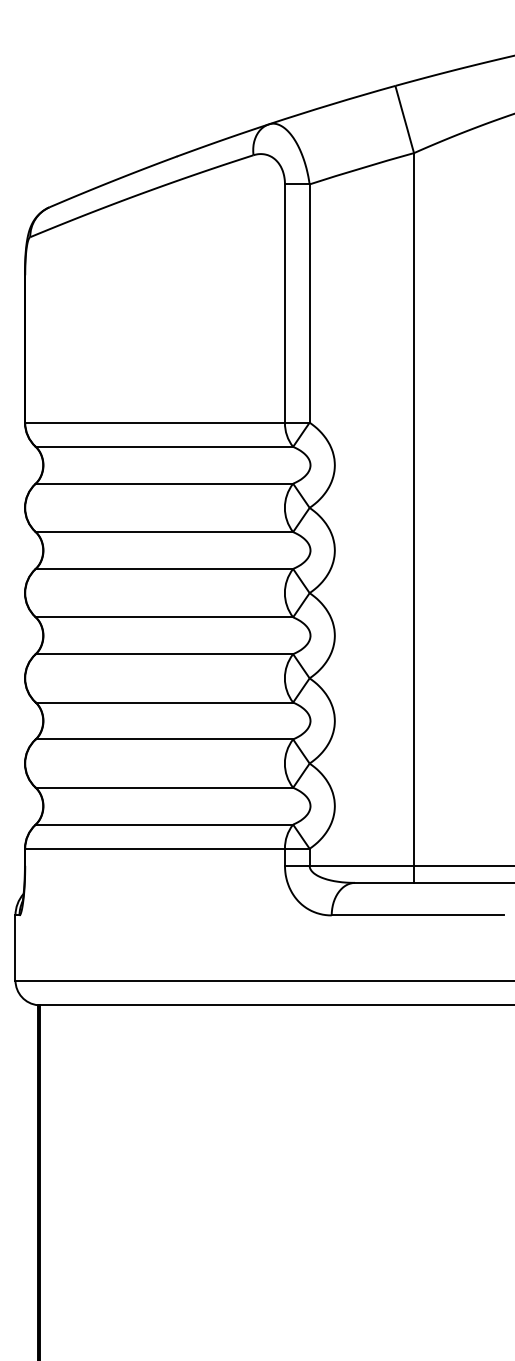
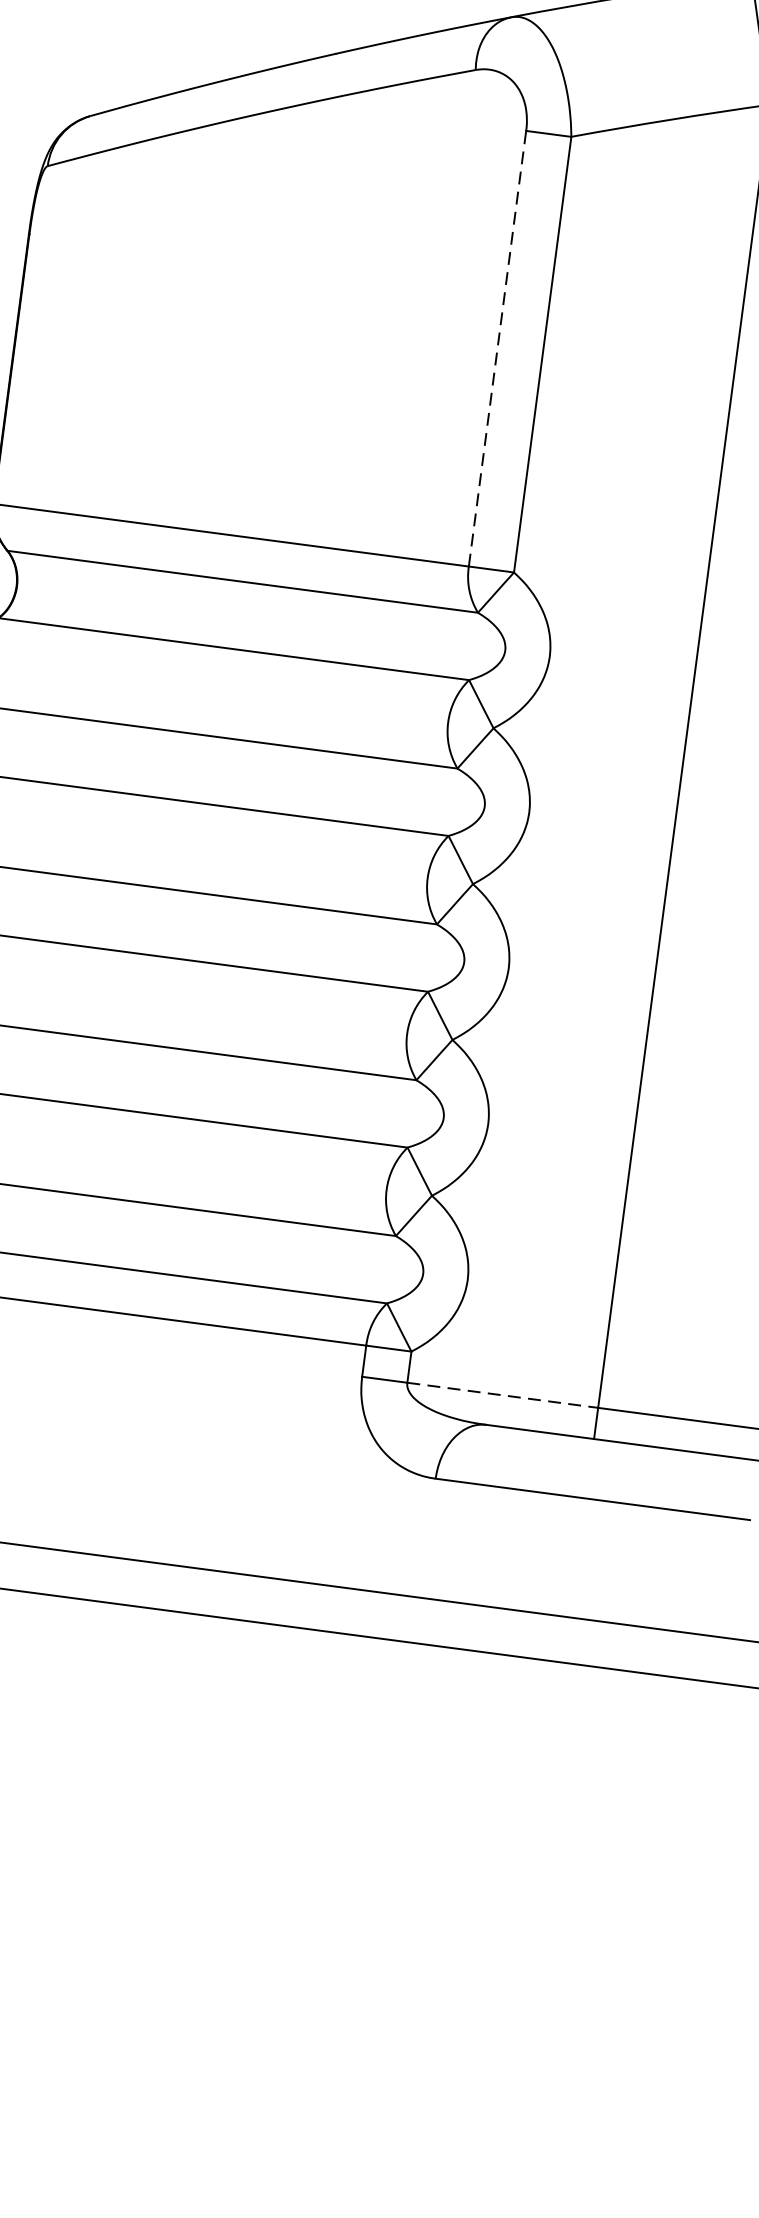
line: (284, 303) -> (496, 348), solid -> dashed
line: (362, 865) -> (504, 1394), solid -> dashed

